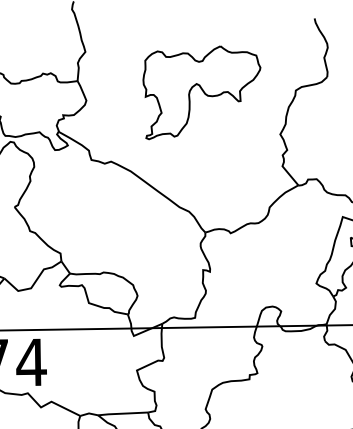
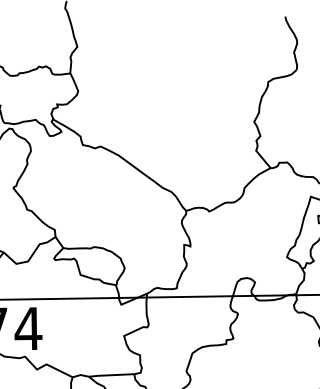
part: (201, 92) -> (182, 83), removed

